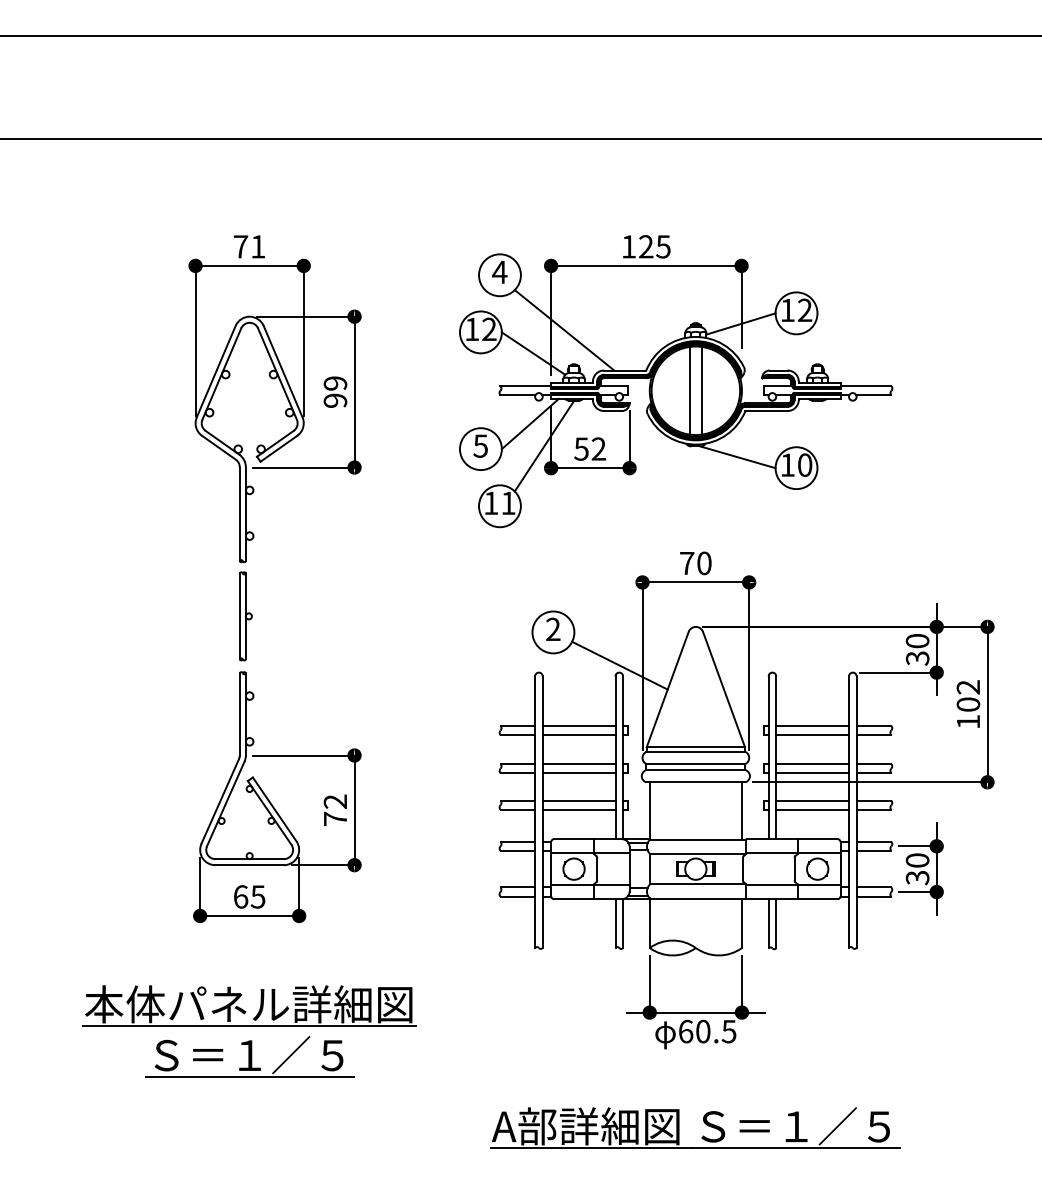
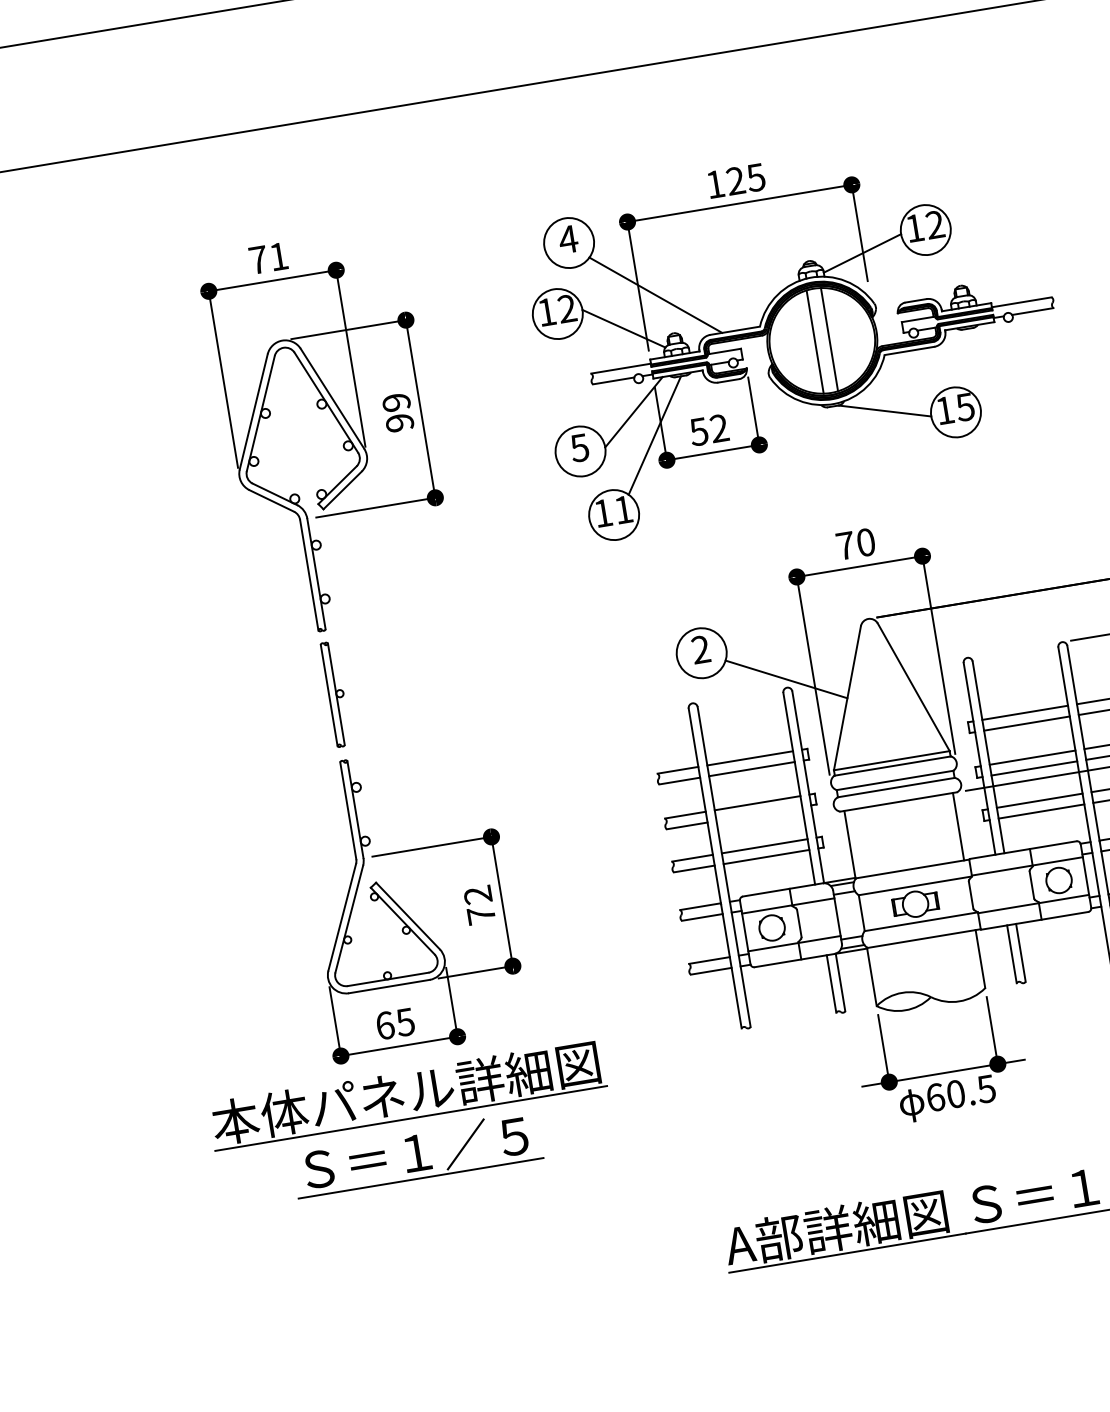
text: (804, 464) -> (964, 406), 10 -> 15
line: (578, 773) -> (758, 814), removed
part: (249, 1031) -> (412, 1124), moved

